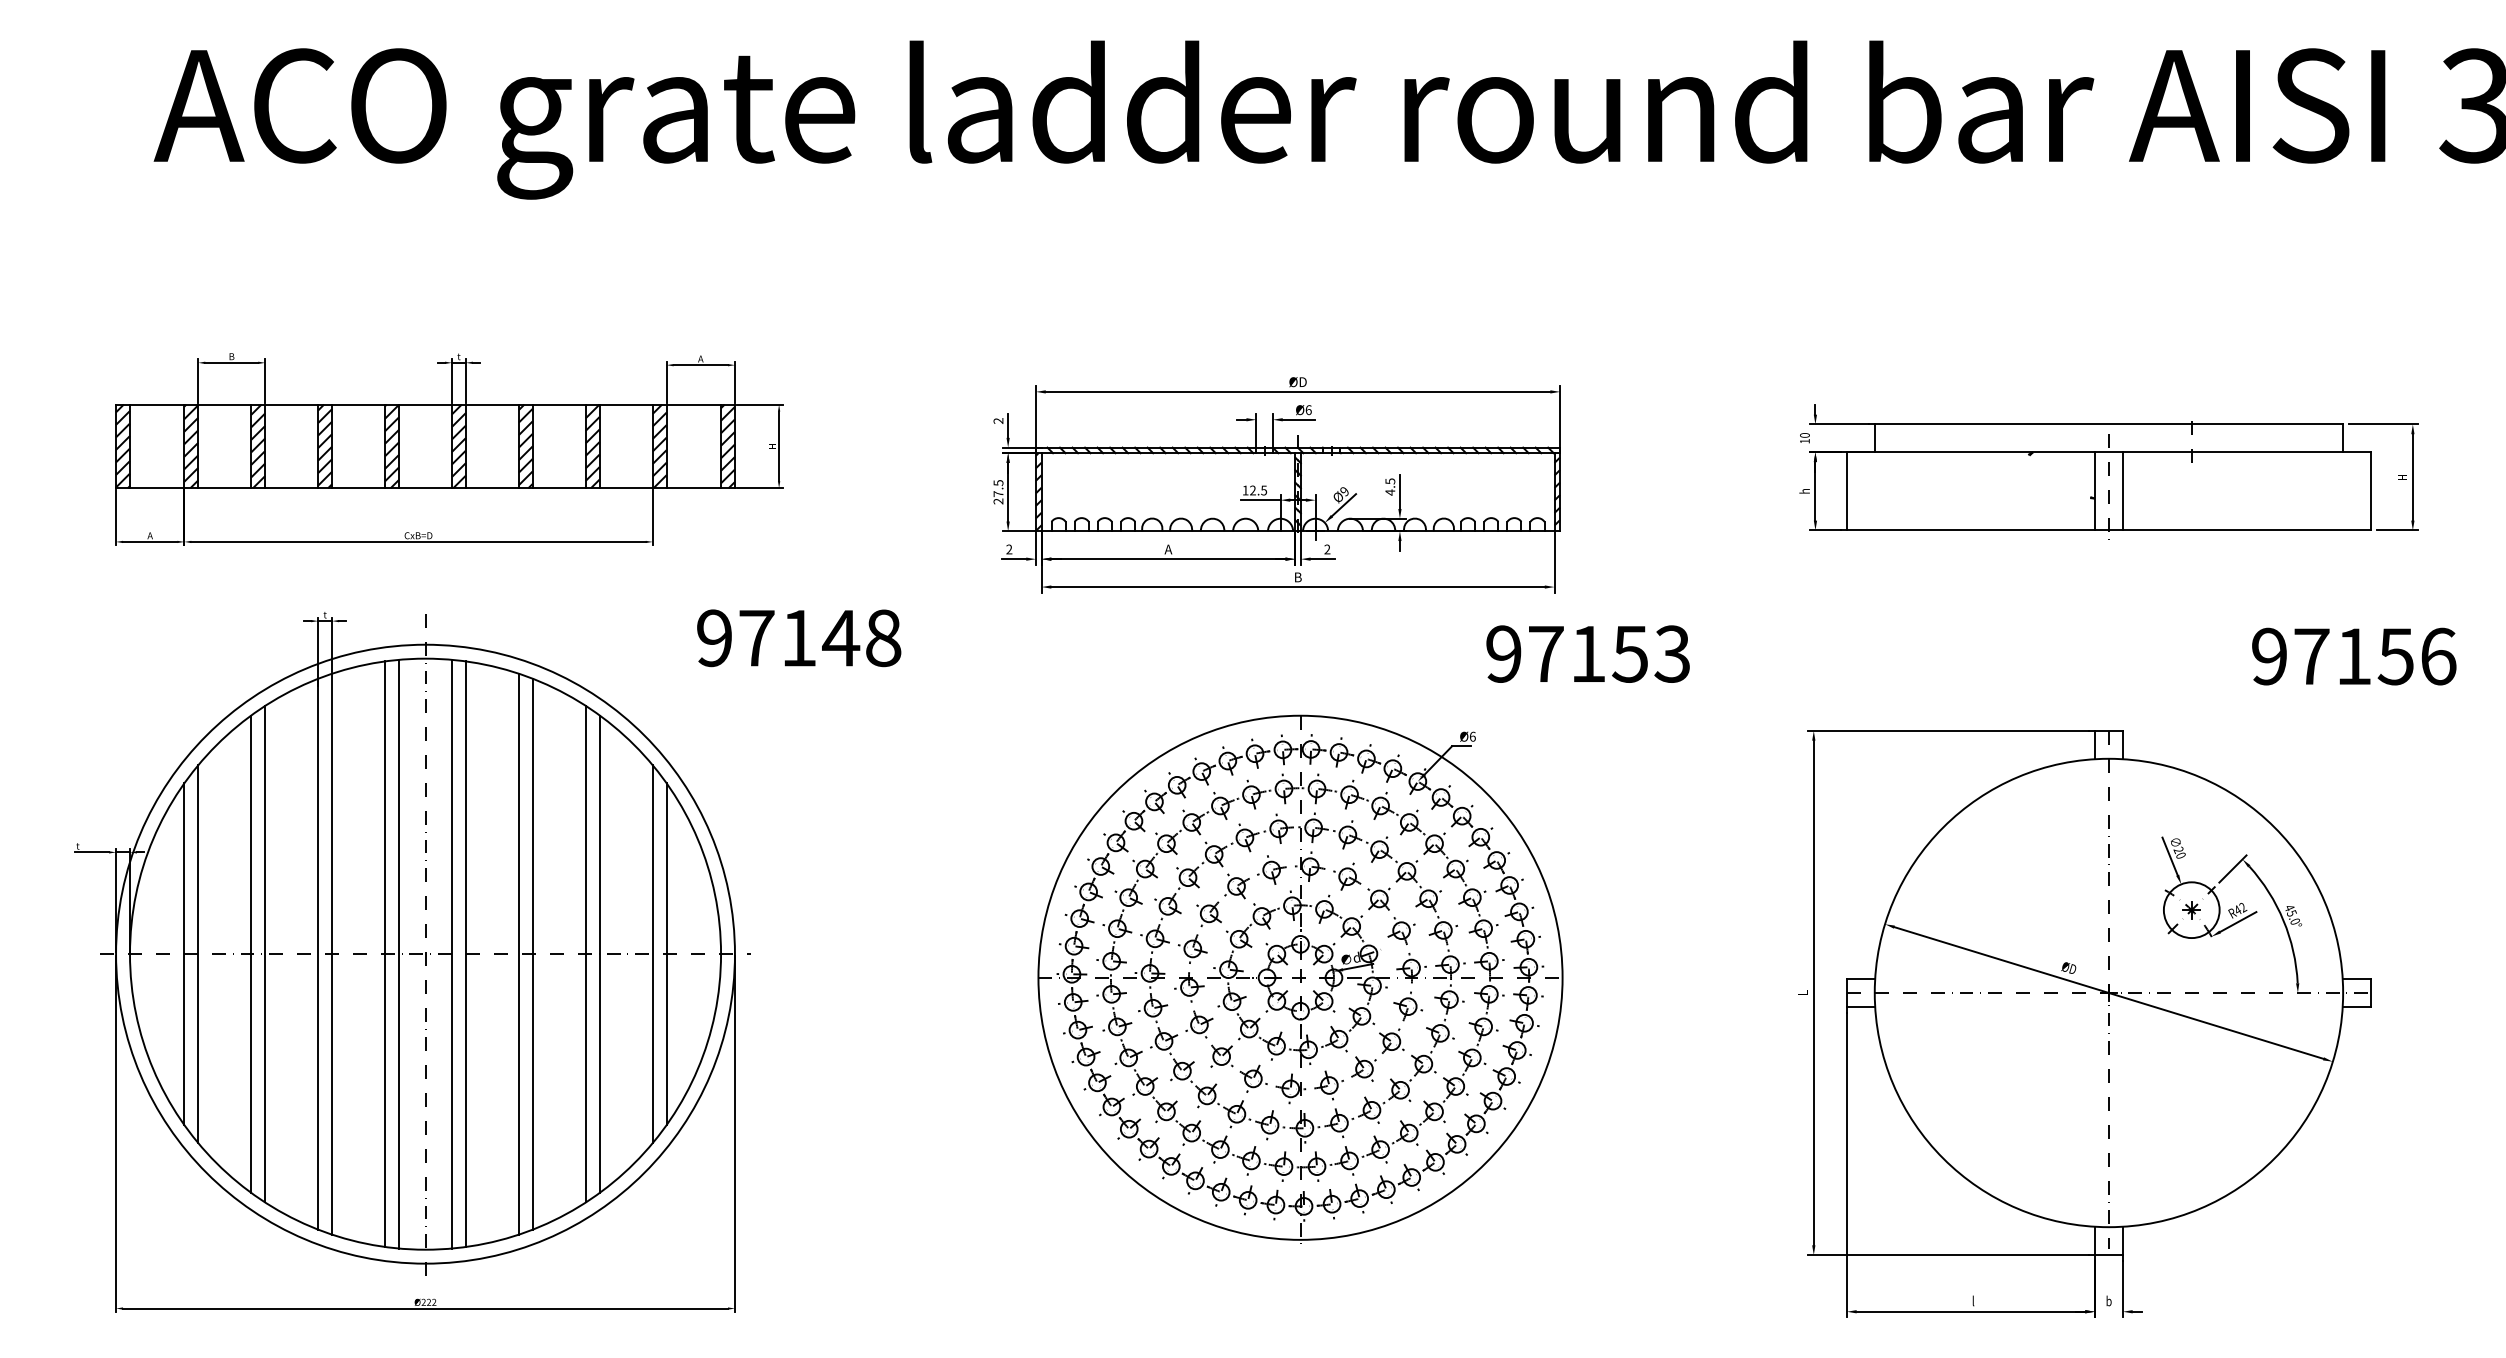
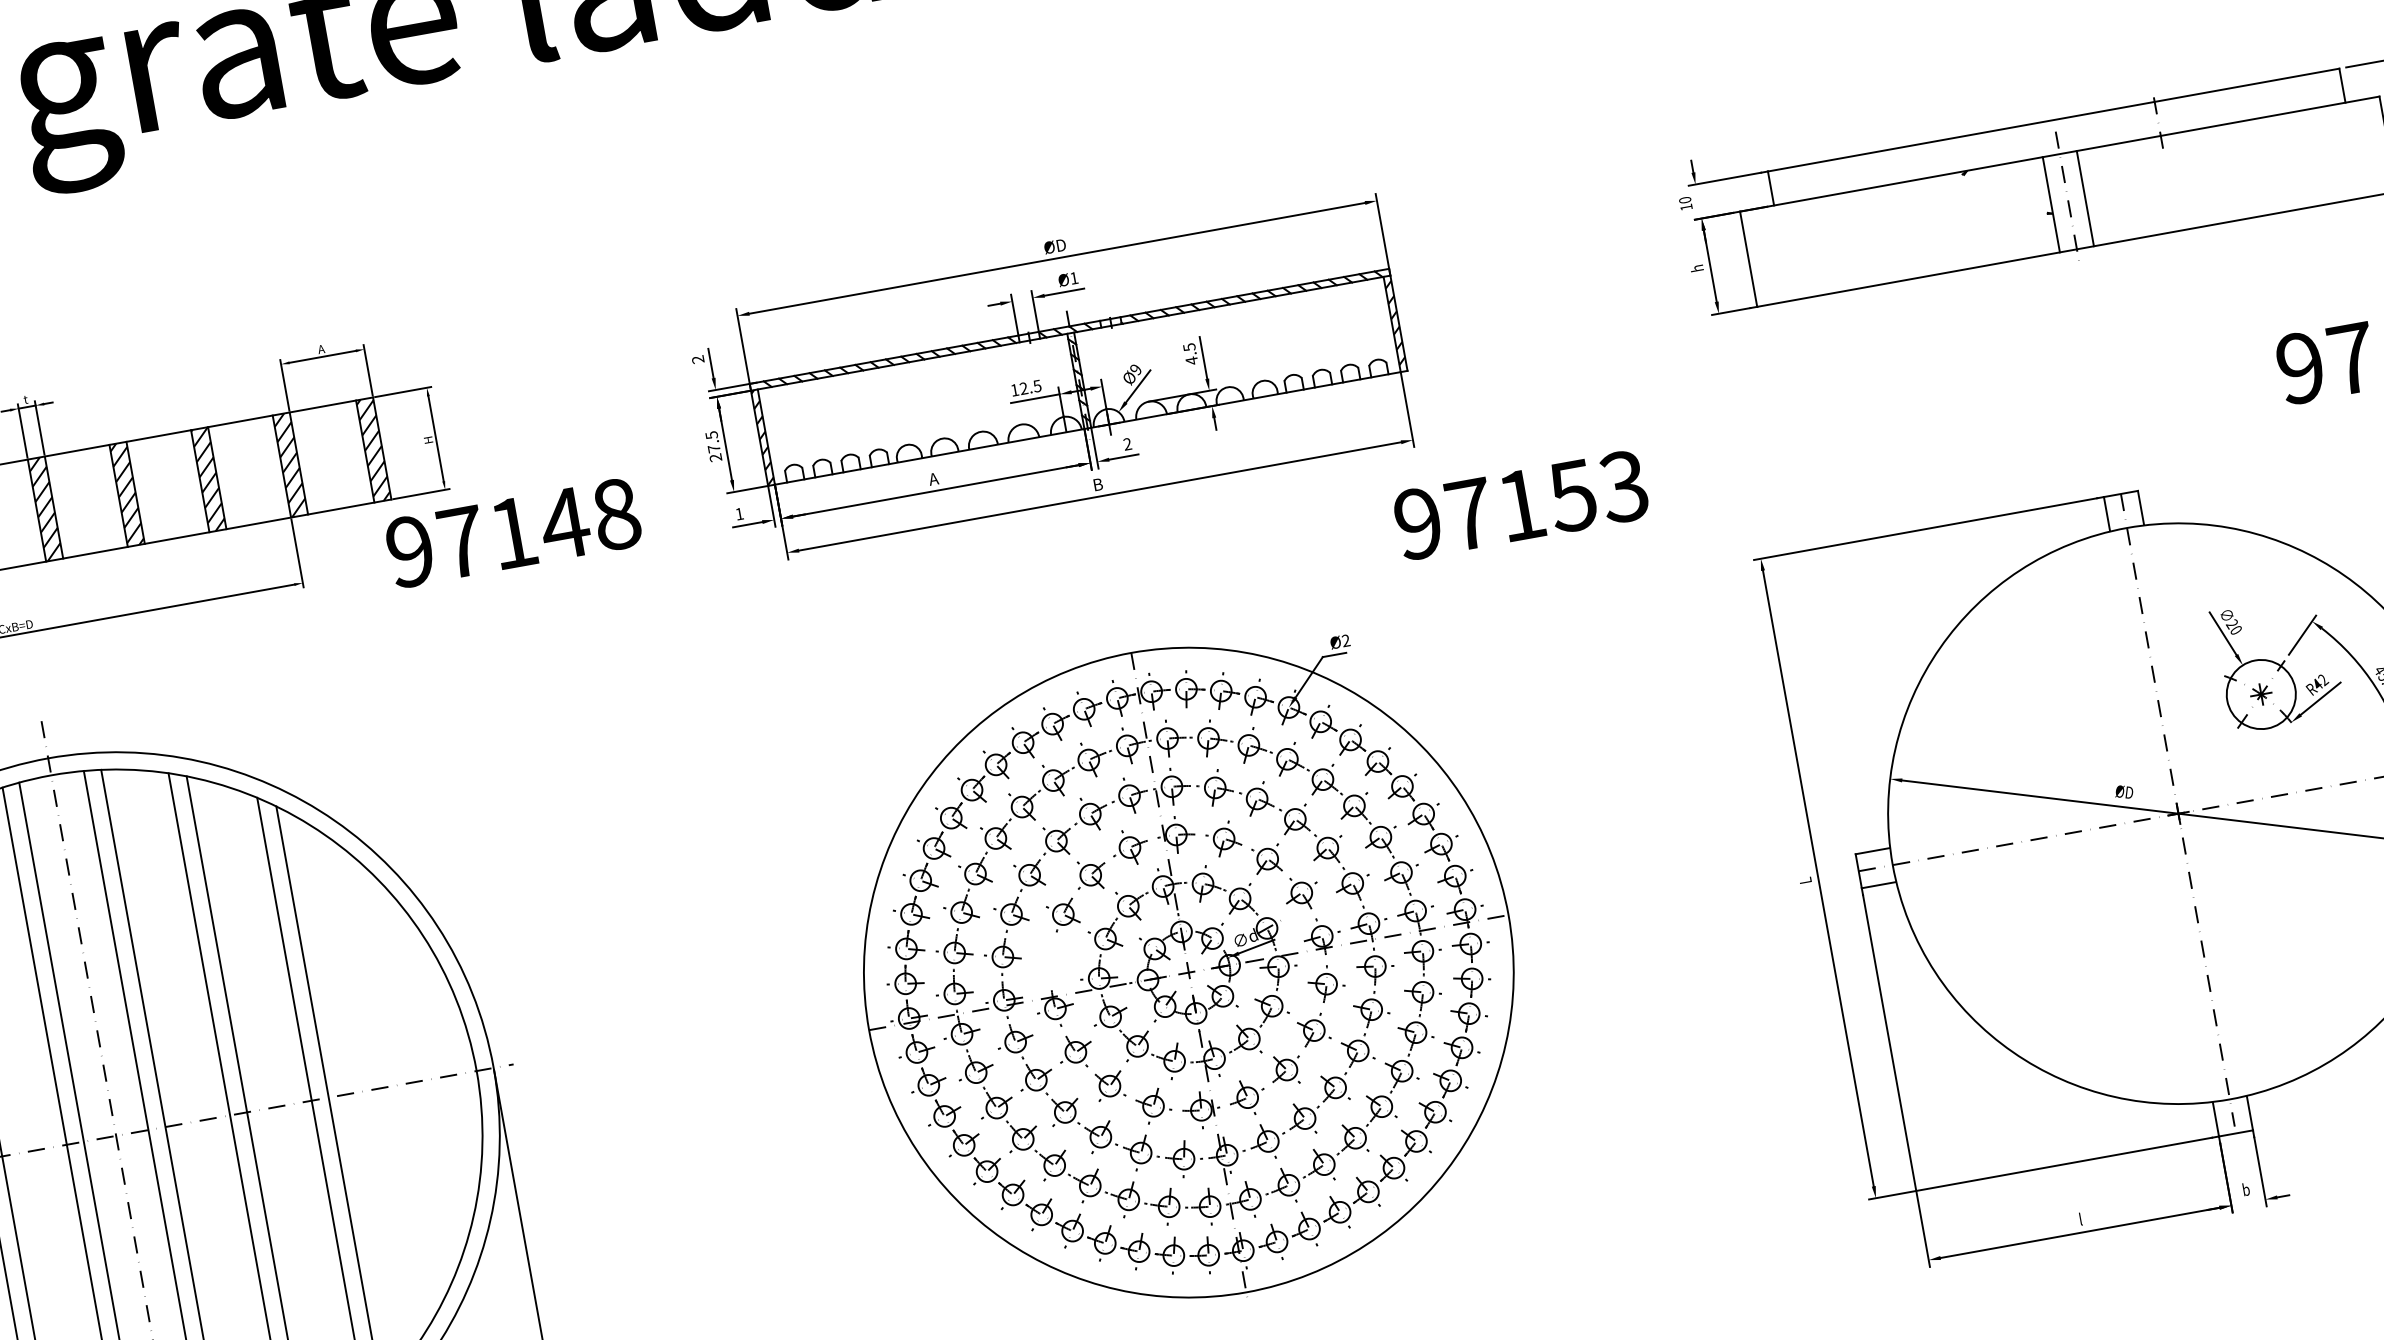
text: (1308, 410) -> (1074, 278), Ø6 -> Ø1
text: (1009, 549) -> (739, 513), 2 -> 1
text: (799, 638) -> (514, 533), moved
text: (1587, 653) -> (1520, 504), moved
text: (1472, 736) -> (1345, 640), Ø6 -> Ø2
part: (1192, 948) -> (1050, 960), removed
line: (652, 954) -> (393, 1086), removed
line: (666, 954) -> (410, 1083), removed

